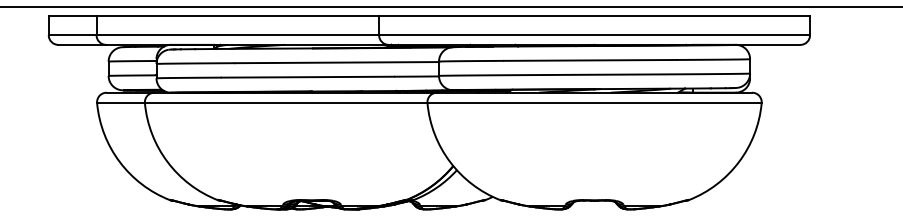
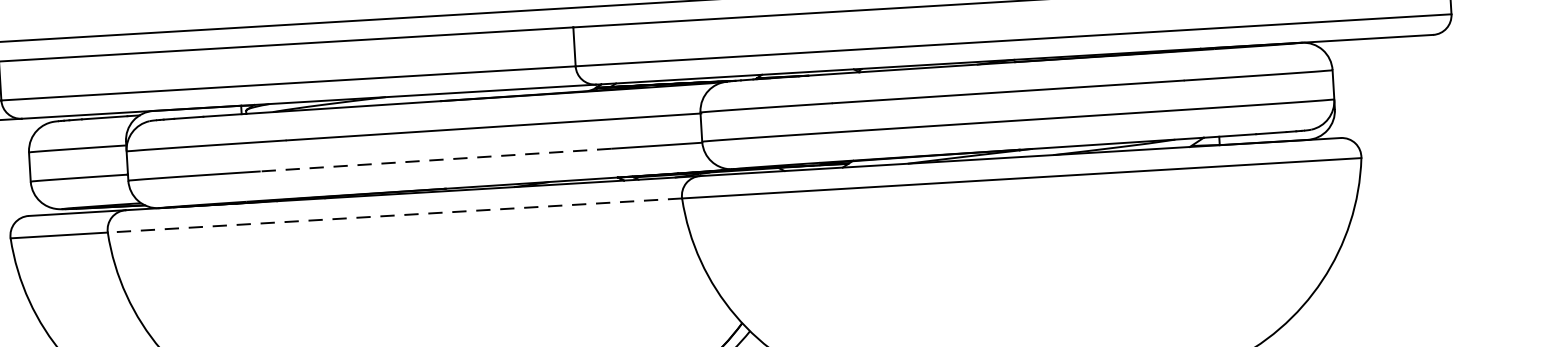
line: (307, 77) -> (435, 160), solid -> dashed
line: (285, 103) -> (393, 216), solid -> dashed

